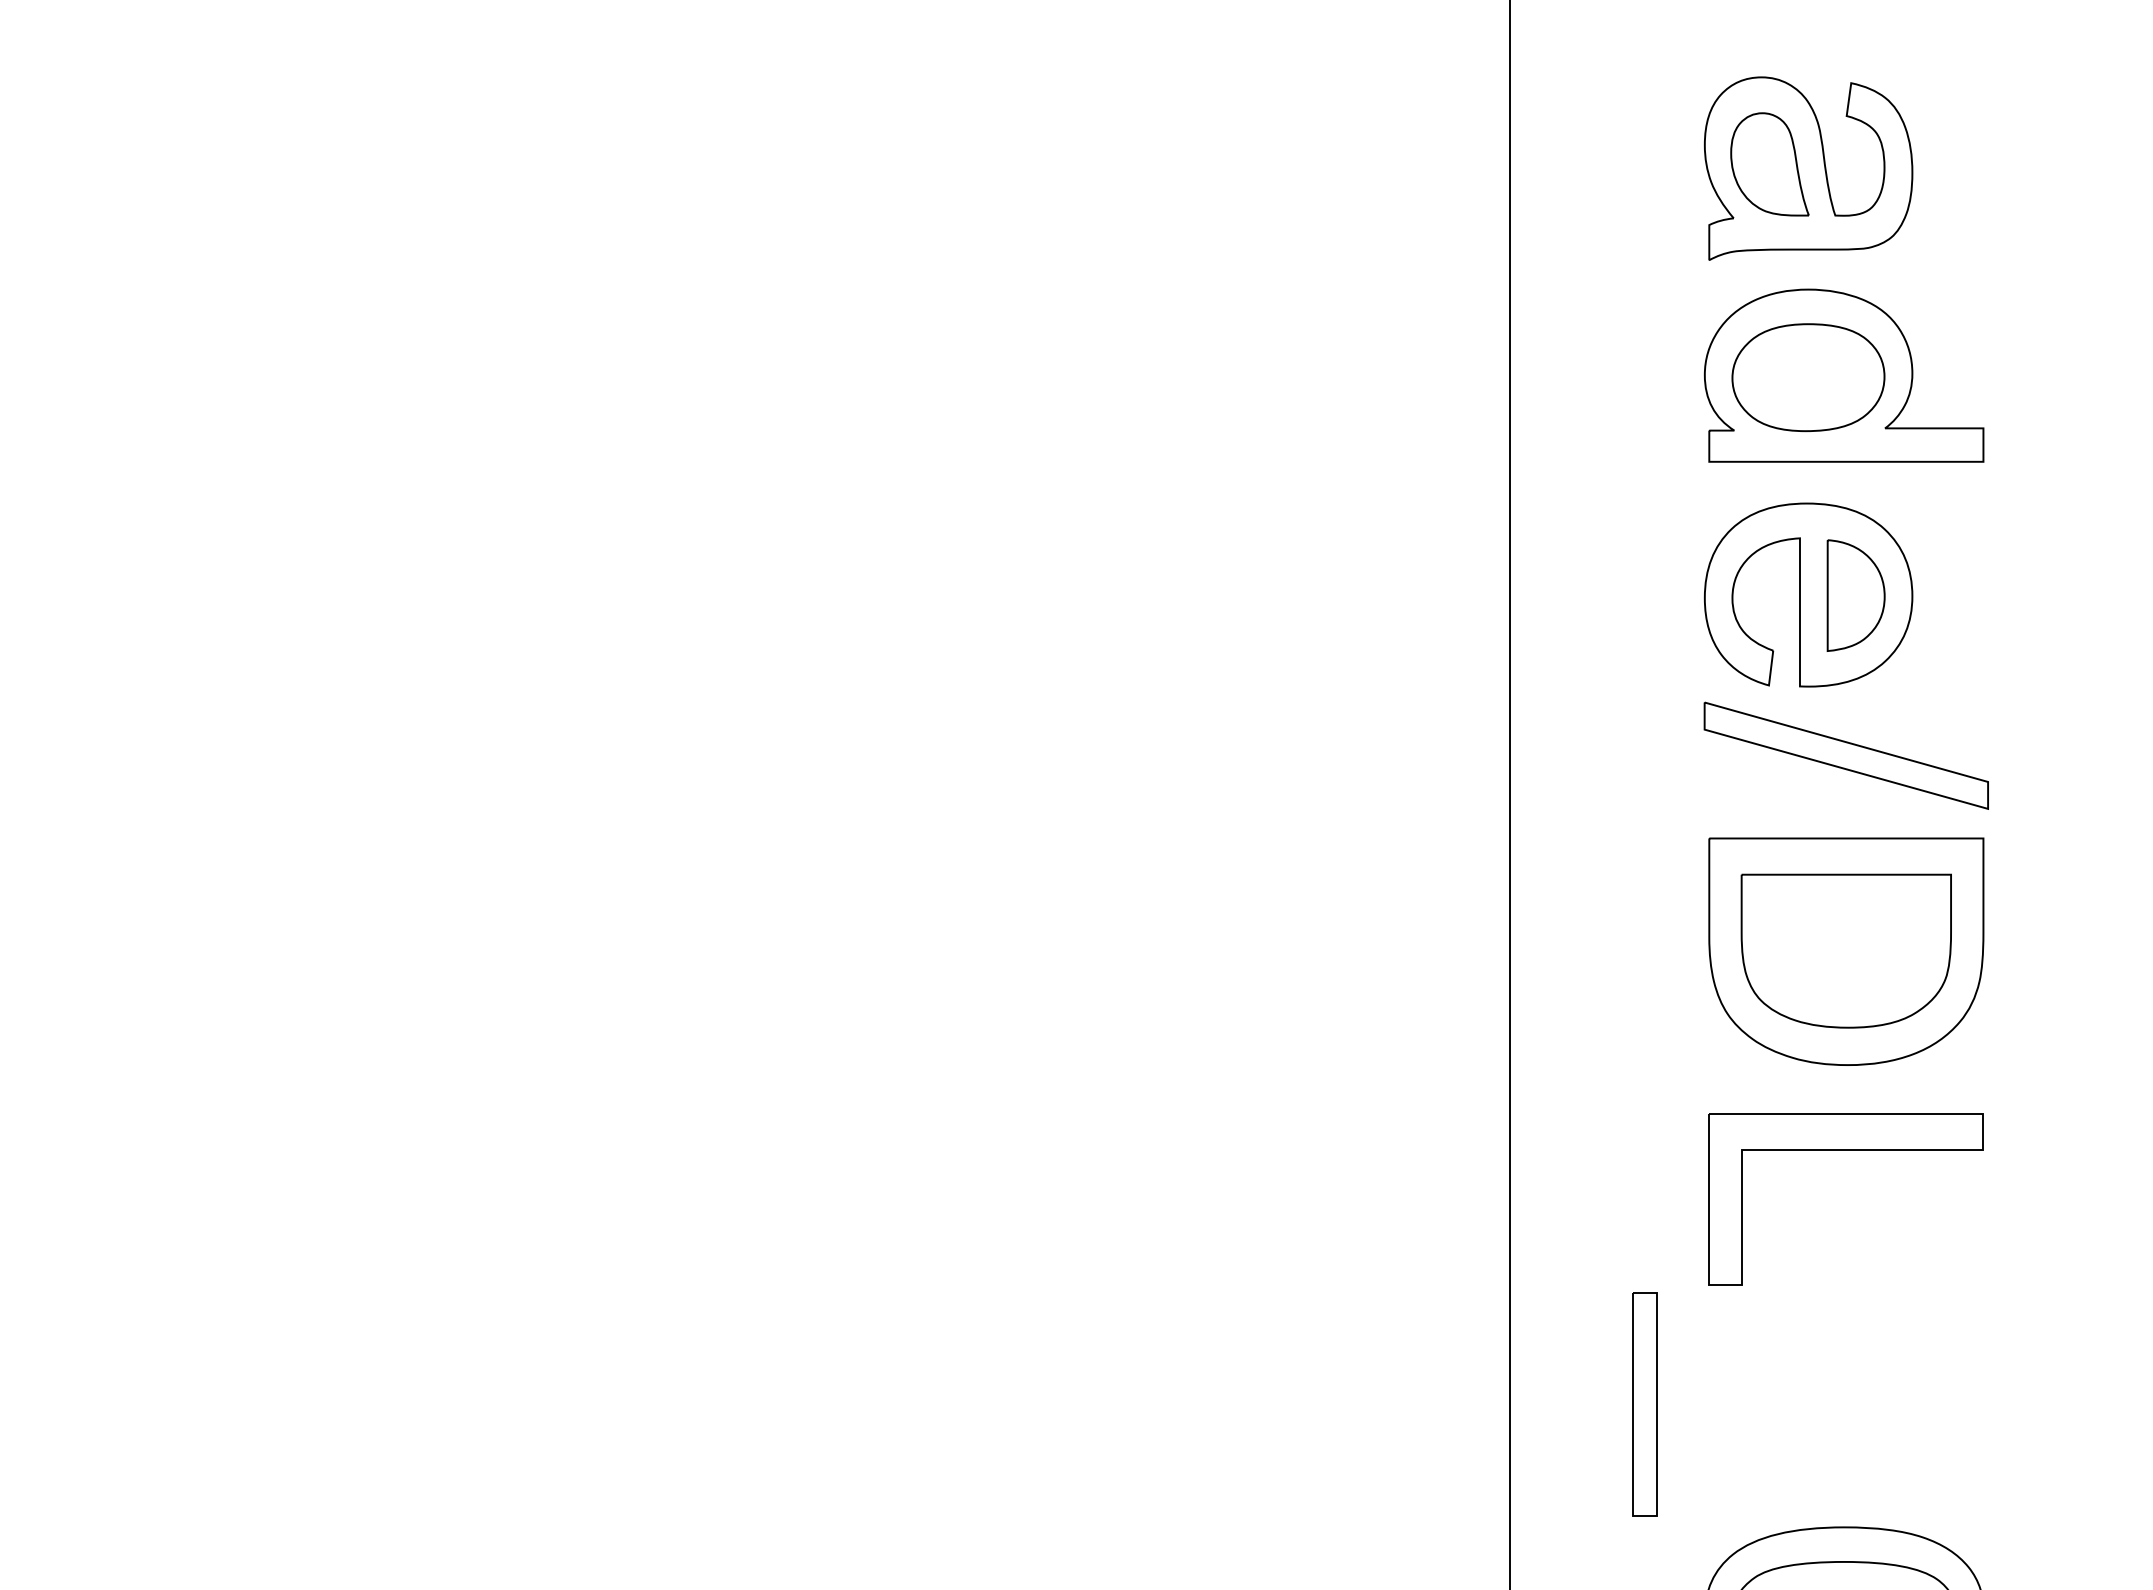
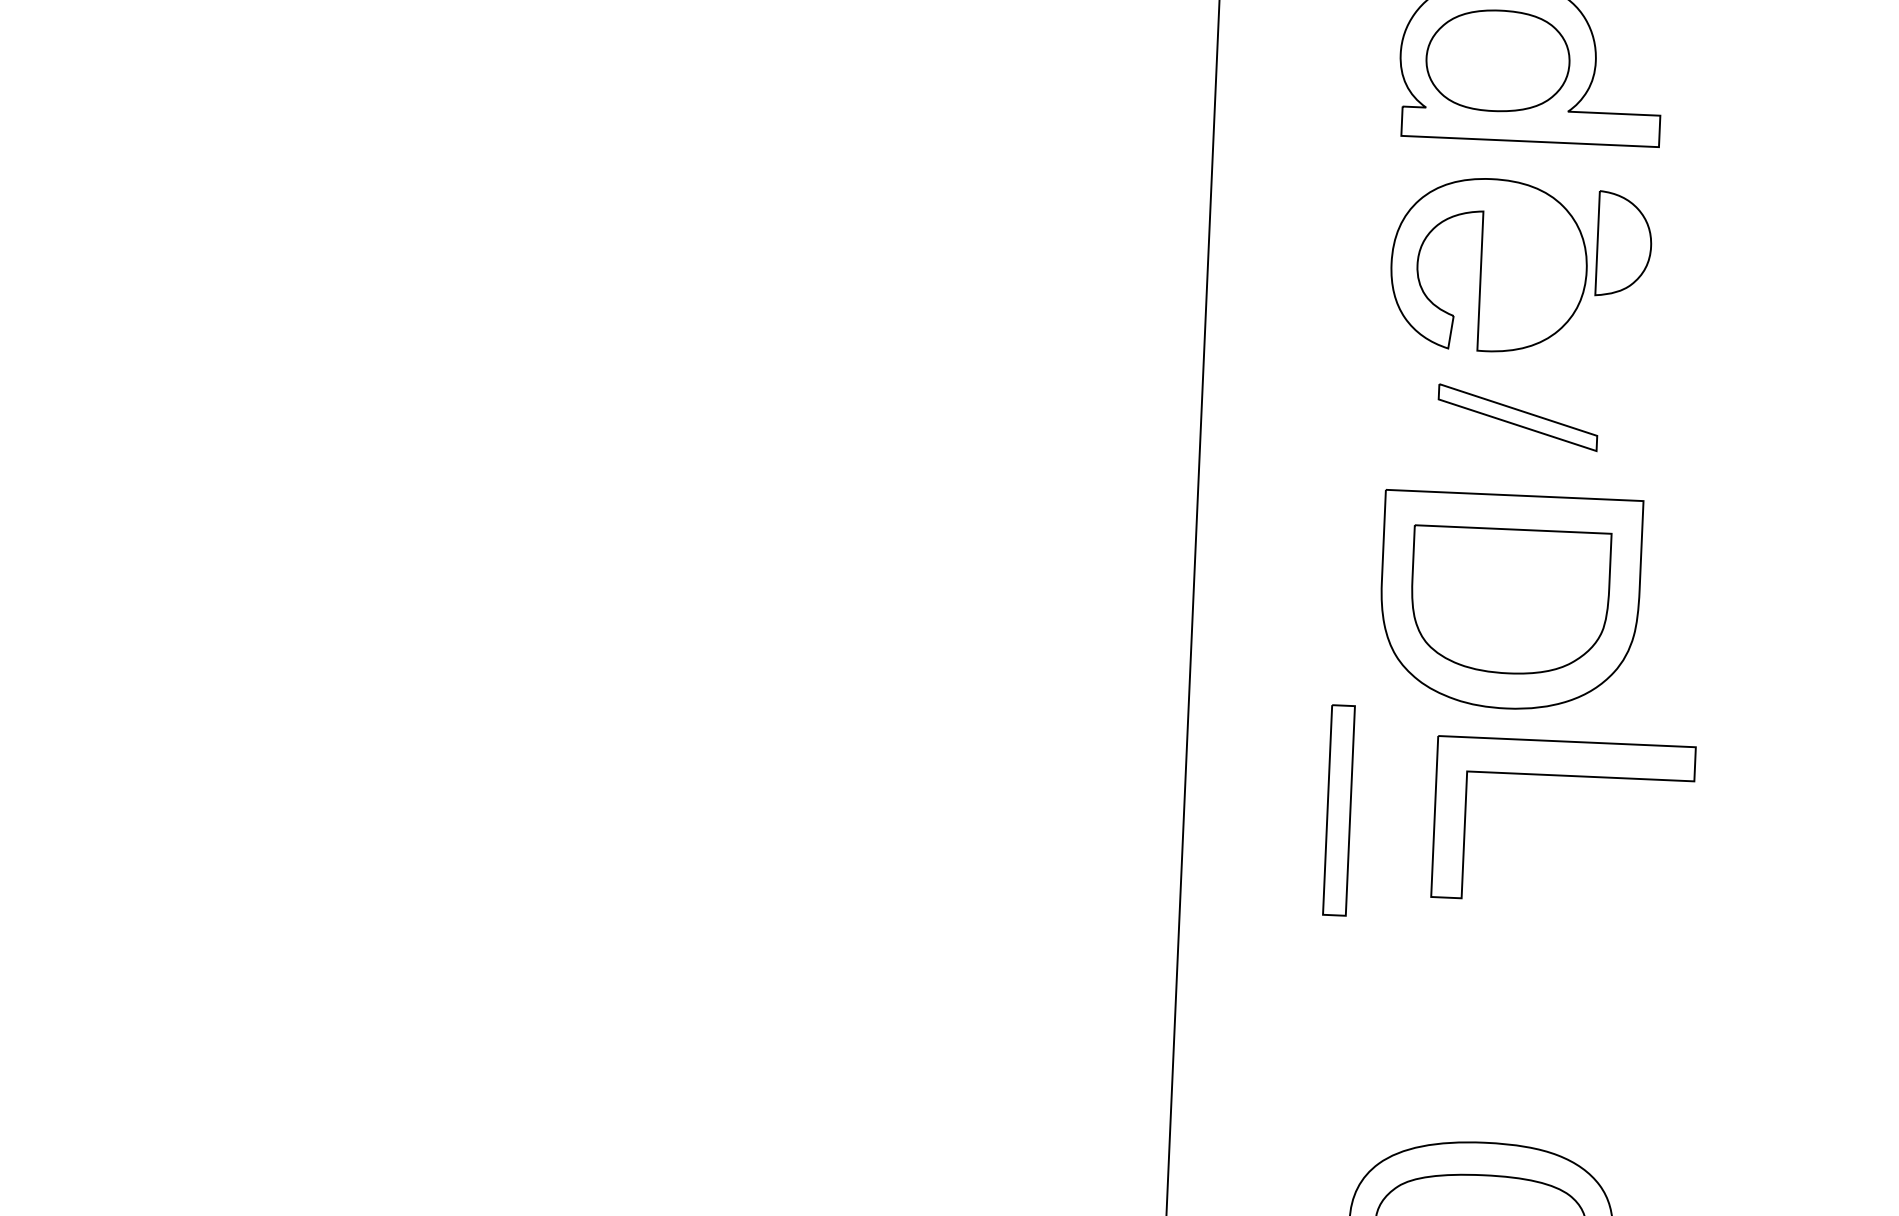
part: (1855, 595) -> (1623, 244), moved
part: (1845, 755) -> (1517, 417), size x0.6
part: (1845, 1150) -> (1564, 776), moved
part: (1644, 1404) -> (1338, 810), moved

